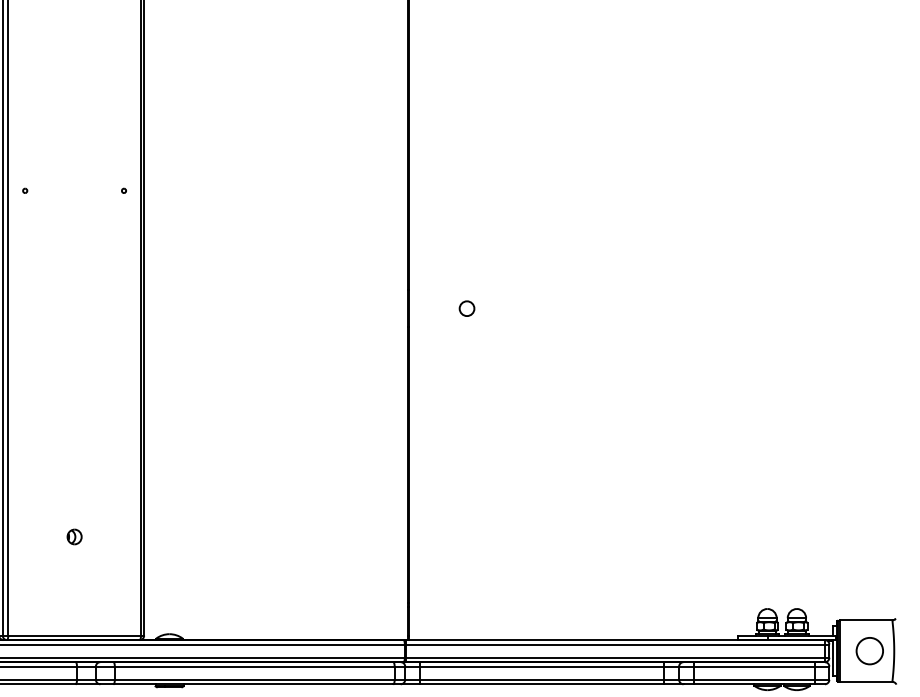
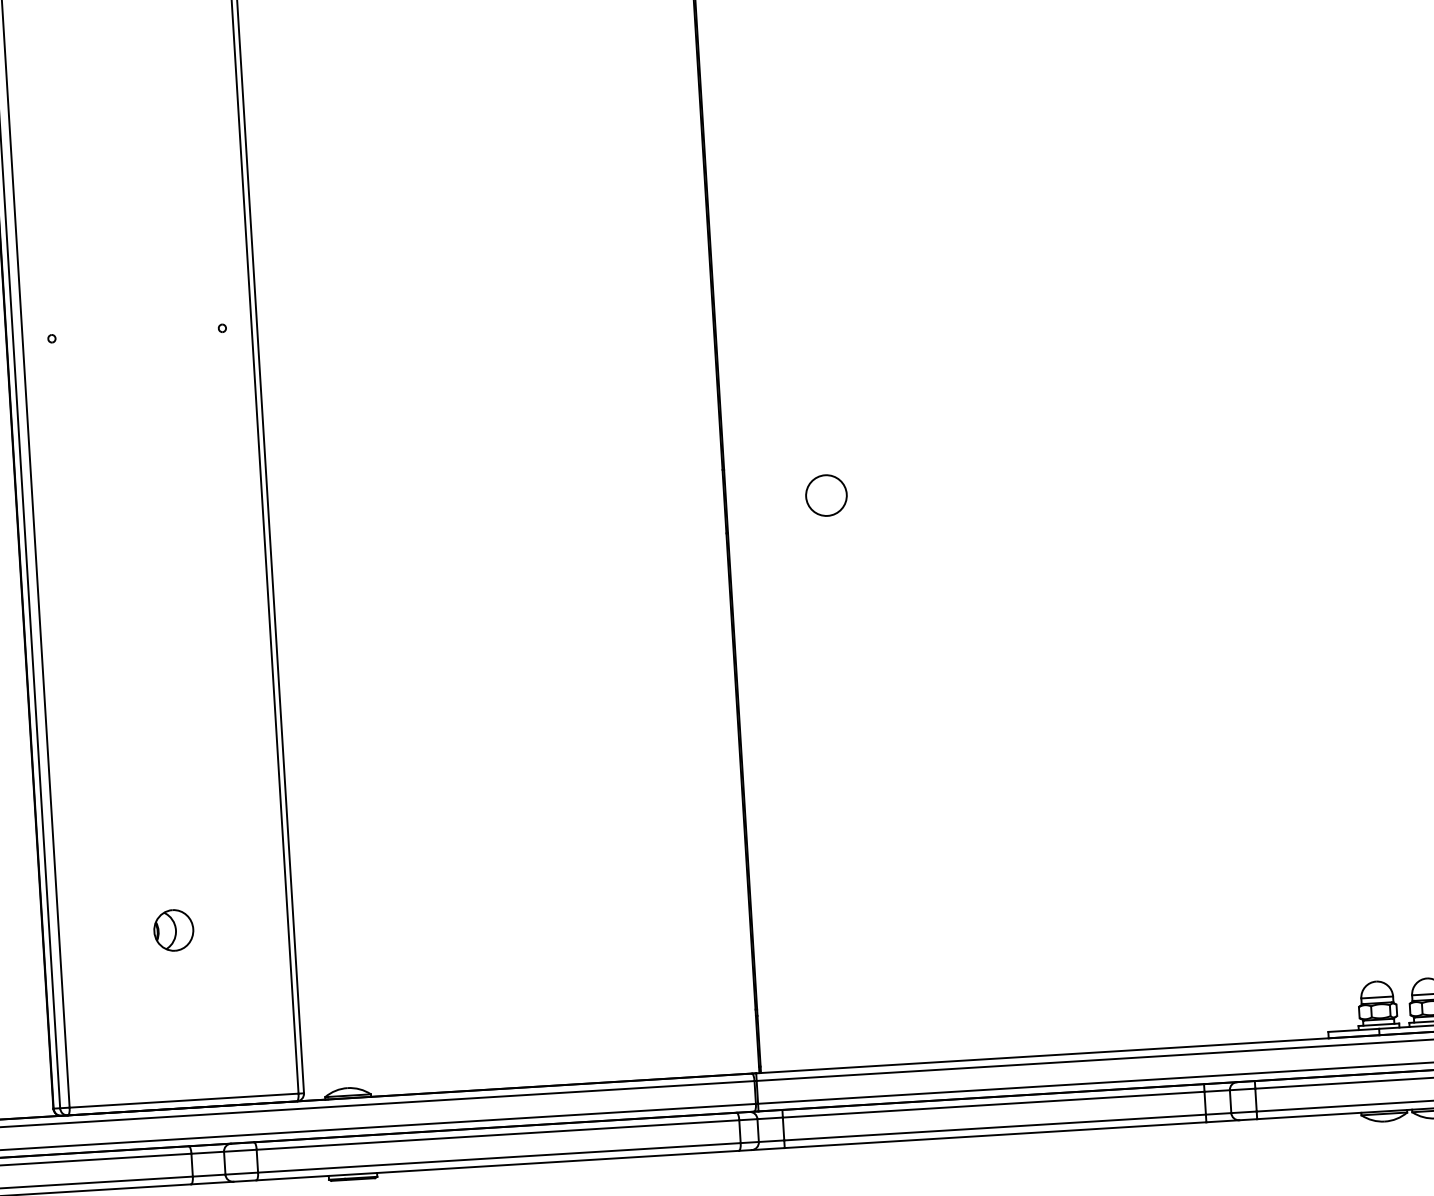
circle: (466, 308) -> (825, 495), size x1.6
part: (74, 536) -> (173, 929), size x1.6

